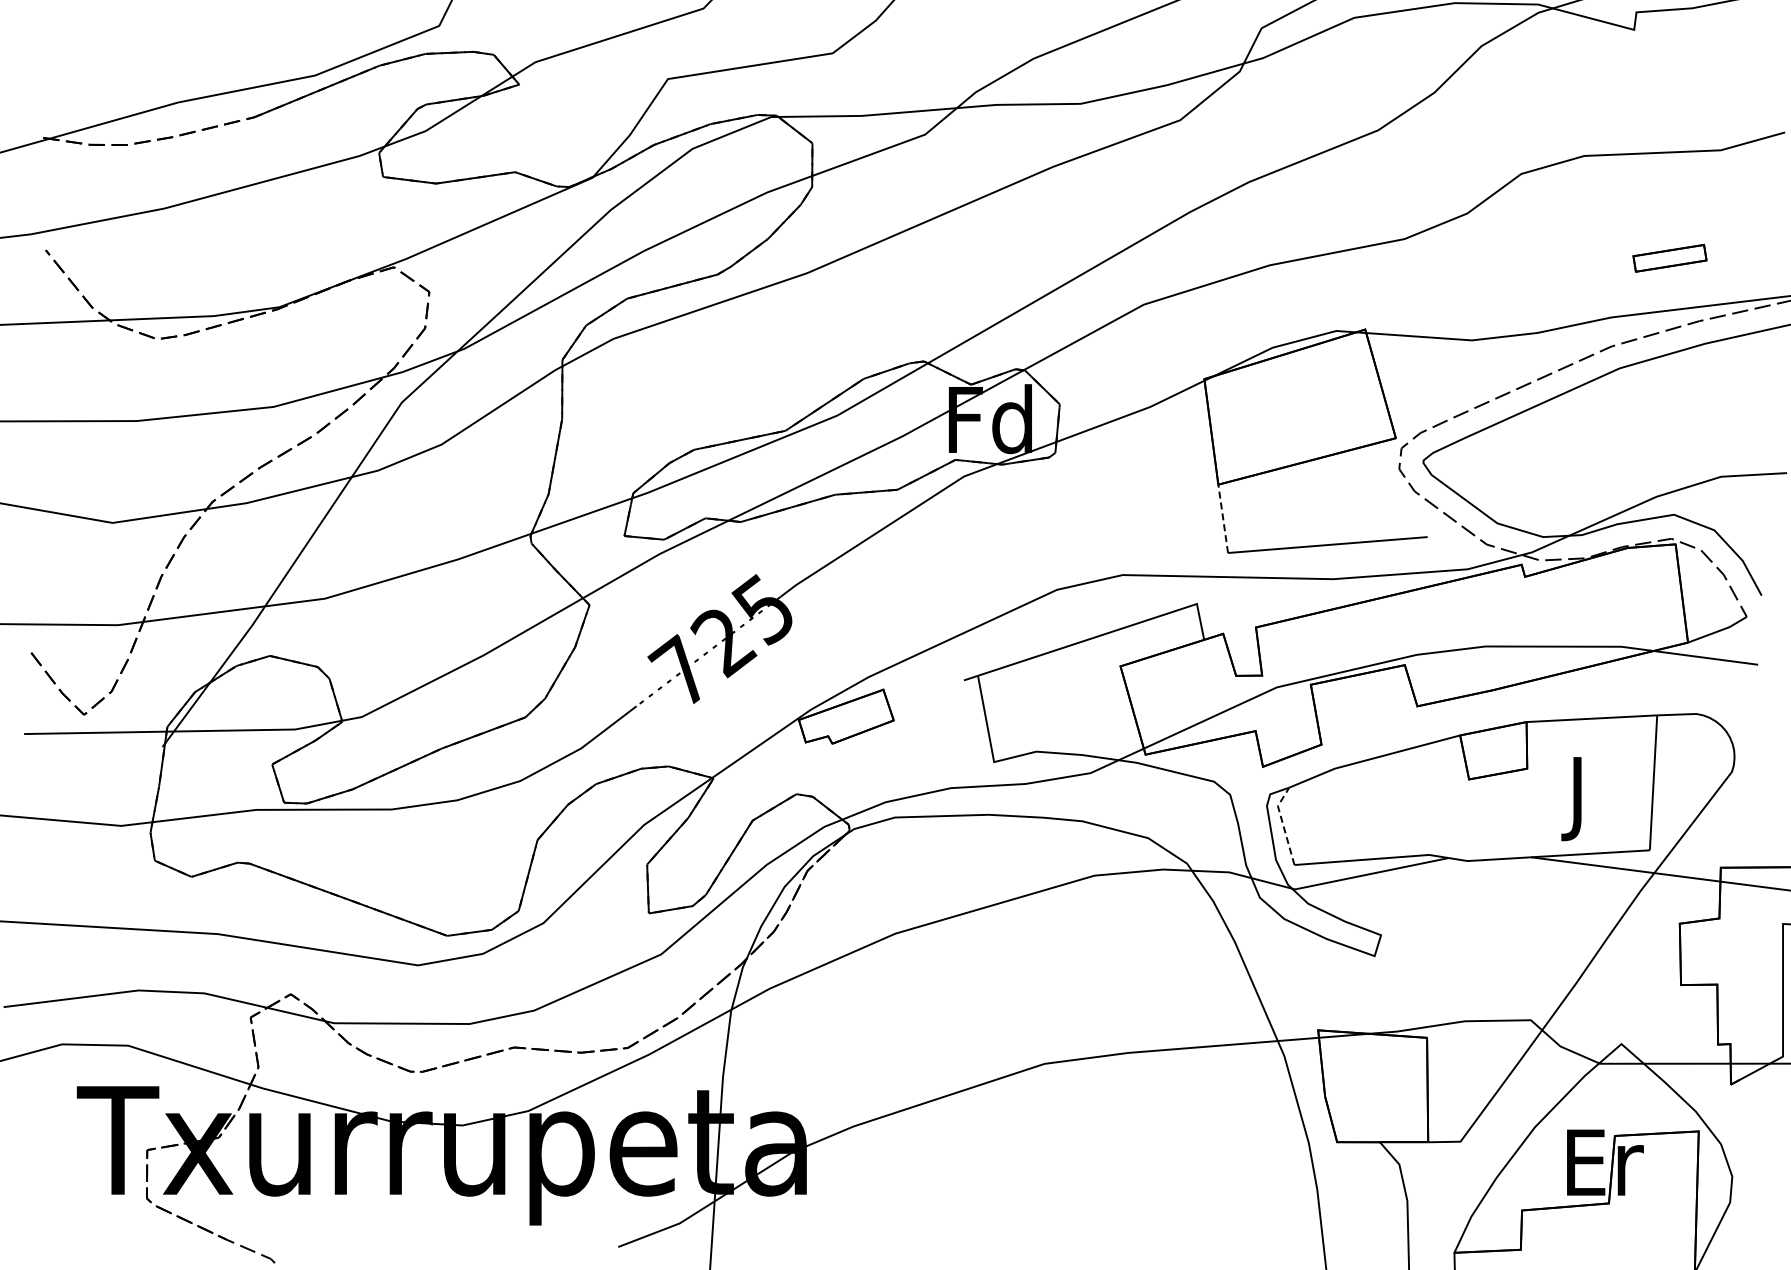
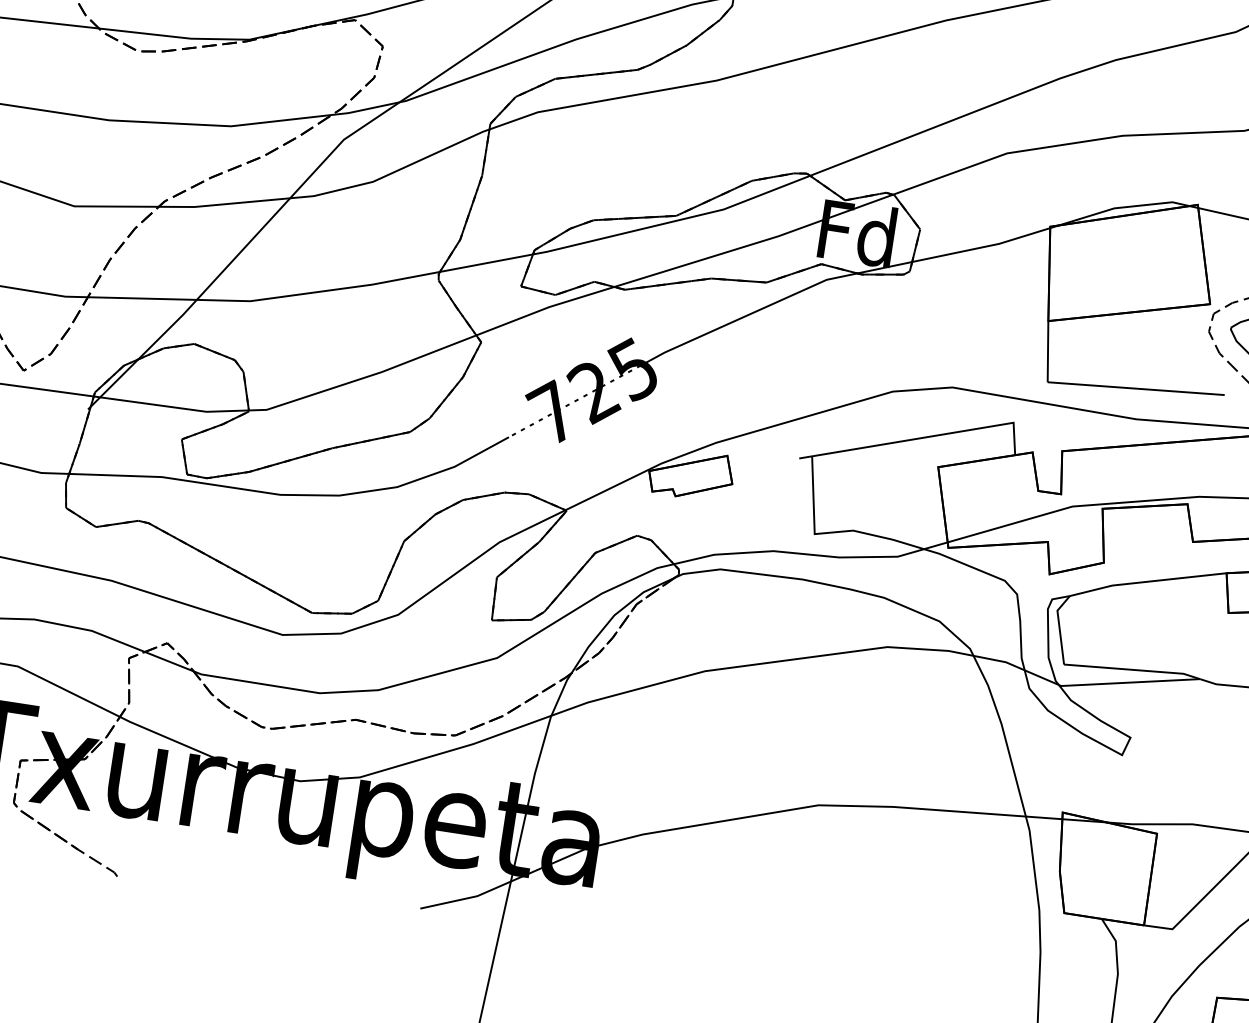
line: (1223, 518) -> (1048, 351), dashed -> solid
line: (1282, 824) -> (1059, 627), dashed -> solid

